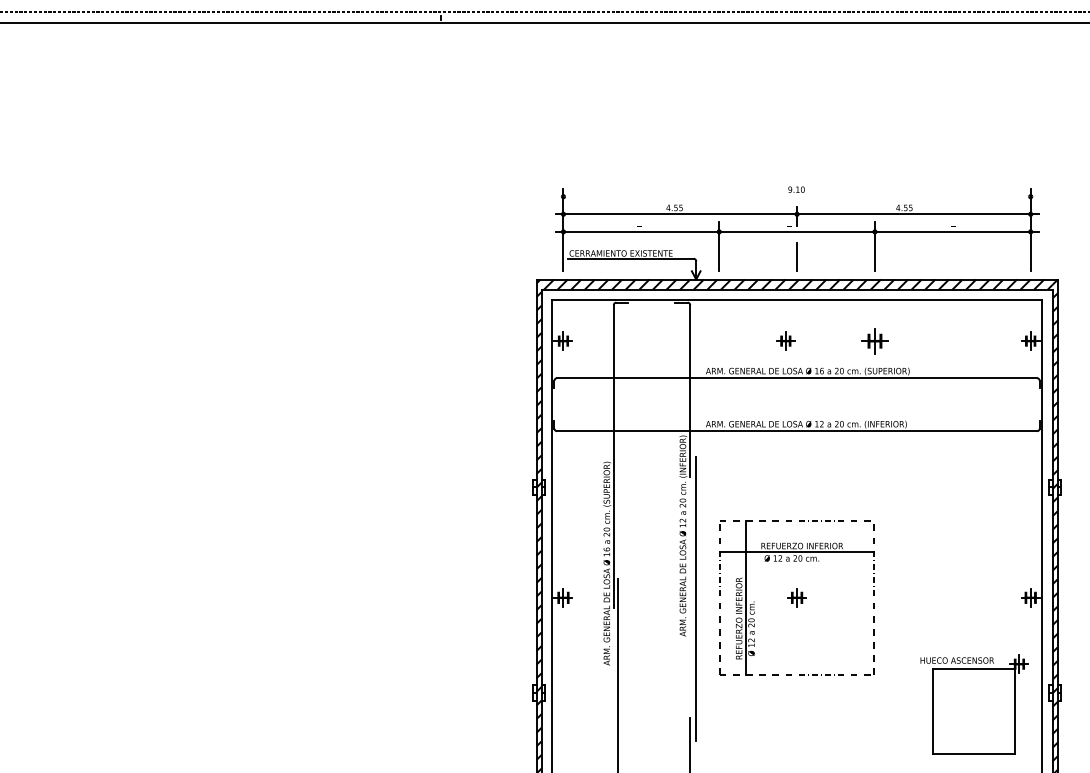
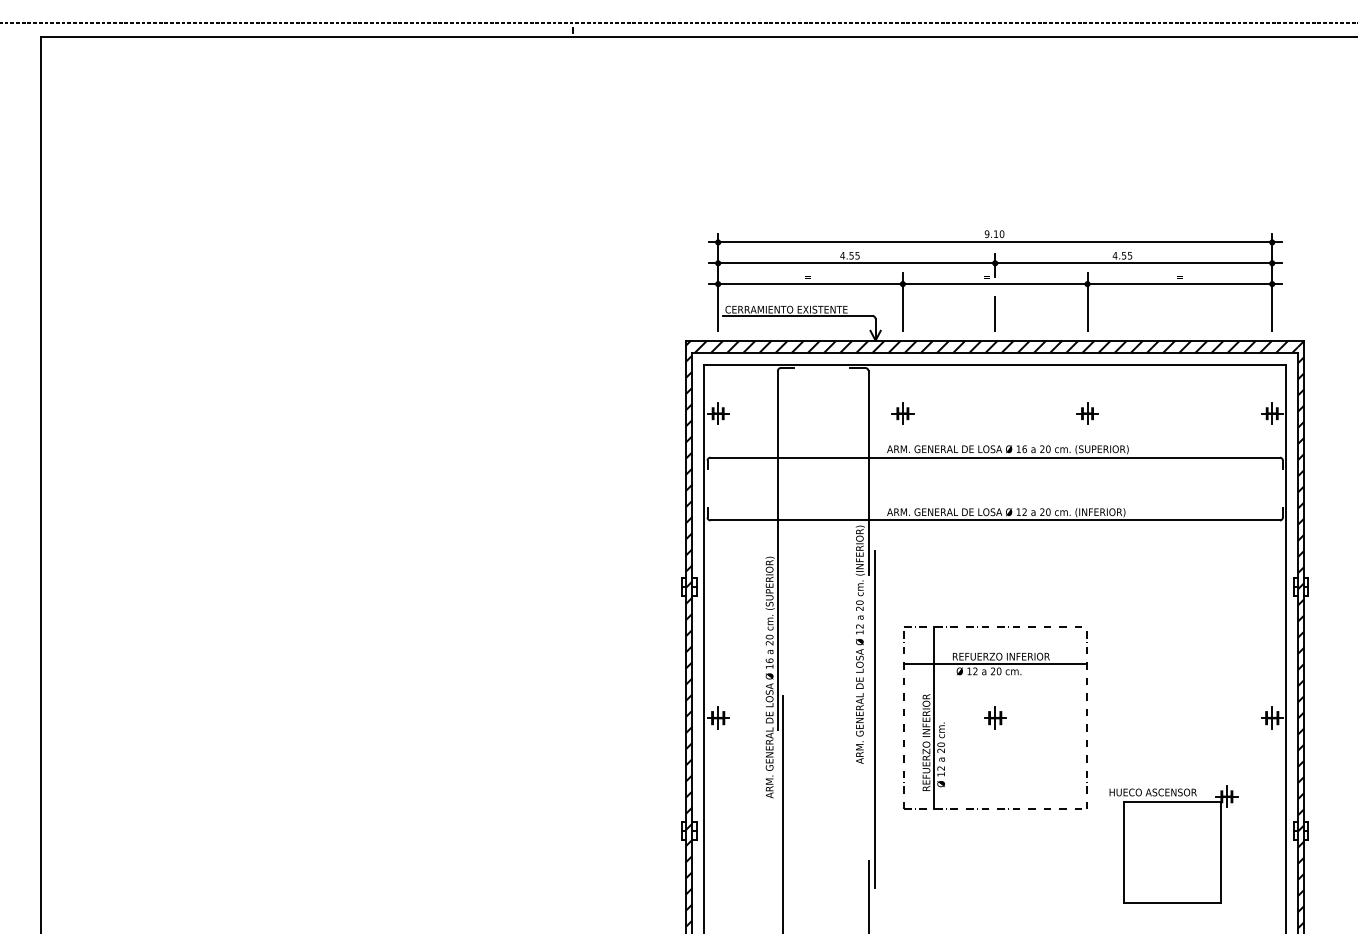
line: (797, 196) -> (995, 242), added
part: (785, 340) -> (902, 413), moved
part: (874, 340) -> (1087, 413), size x0.71
part: (974, 704) -> (1173, 844), moved

